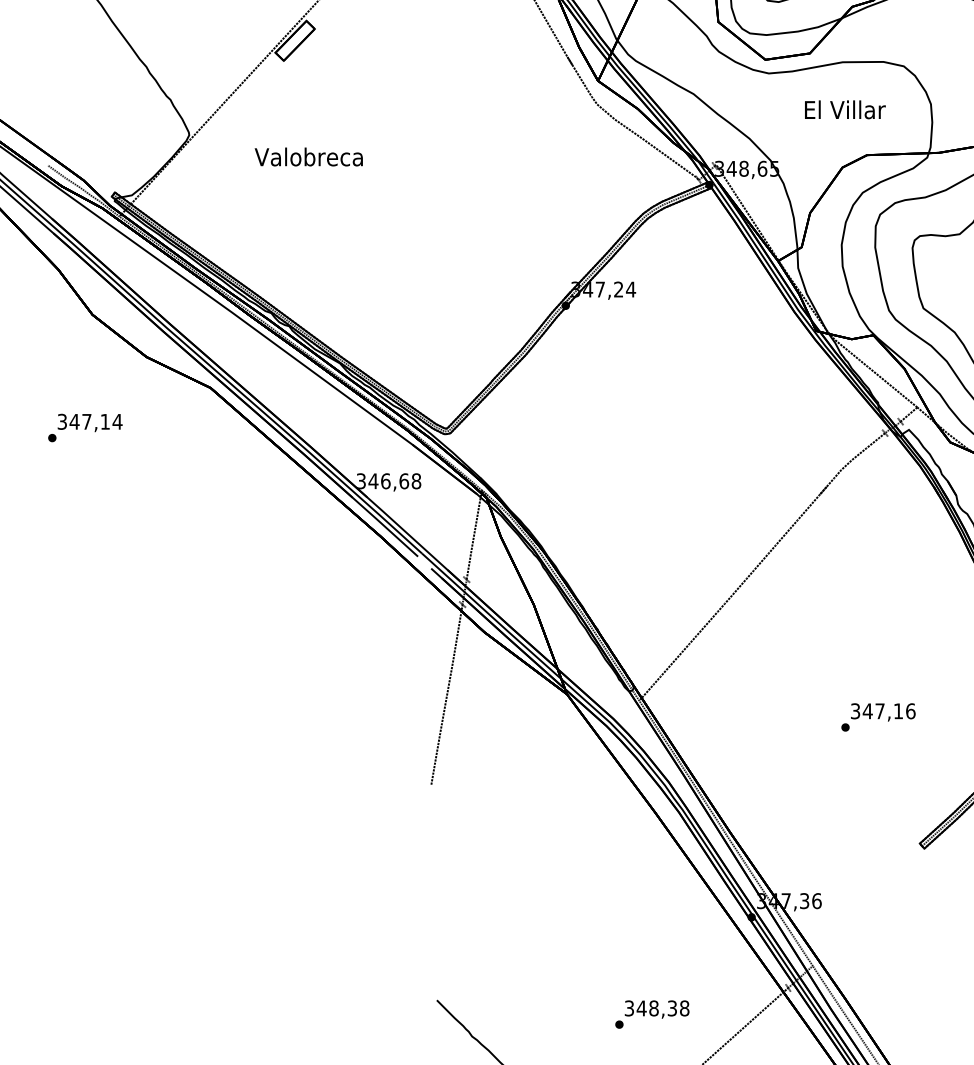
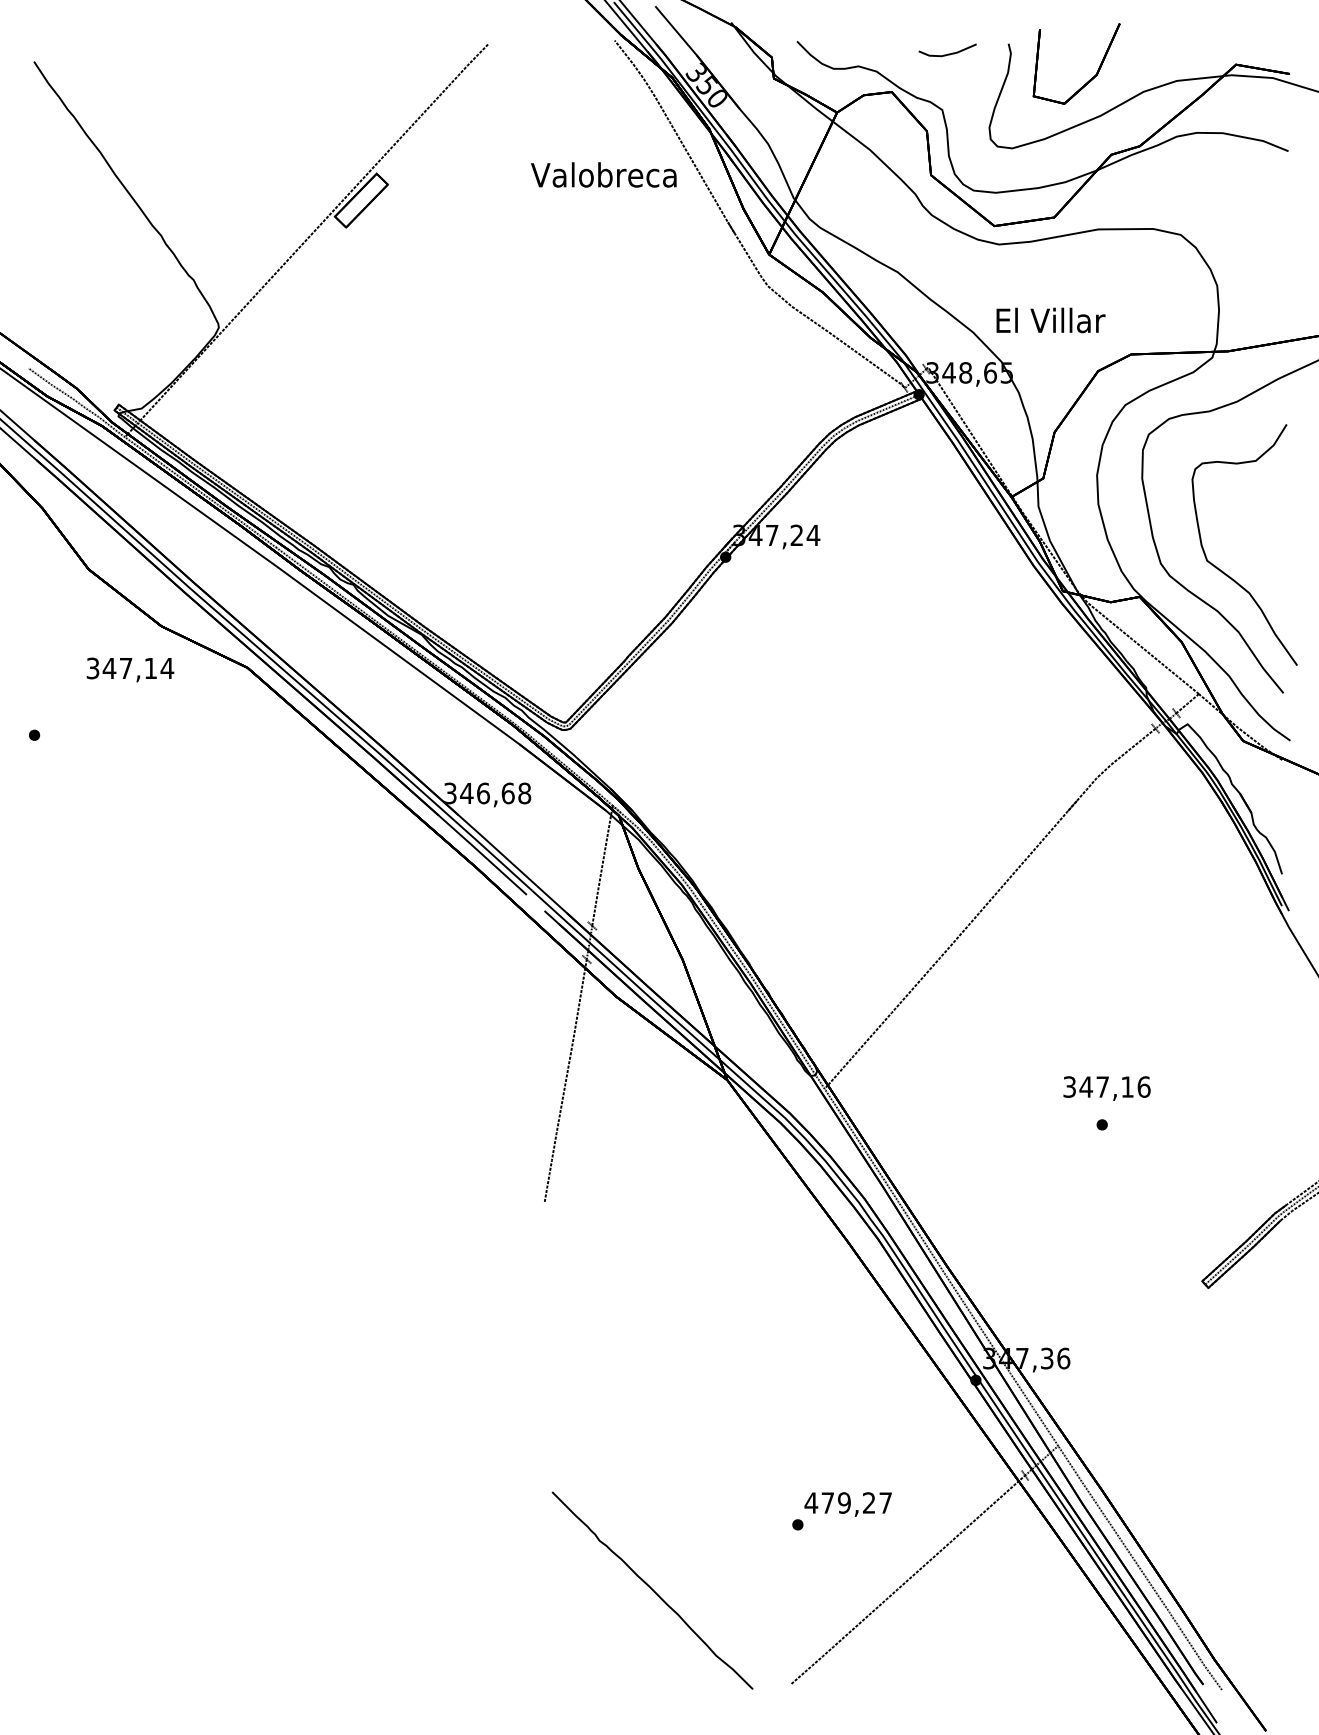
text: (844, 109) -> (1050, 320), moved
text: (308, 156) -> (603, 174), moved
text: (90, 422) -> (130, 669), moved
text: (882, 712) -> (1106, 1088), moved
text: (657, 1008) -> (848, 1502), 348,38 -> 479,27

